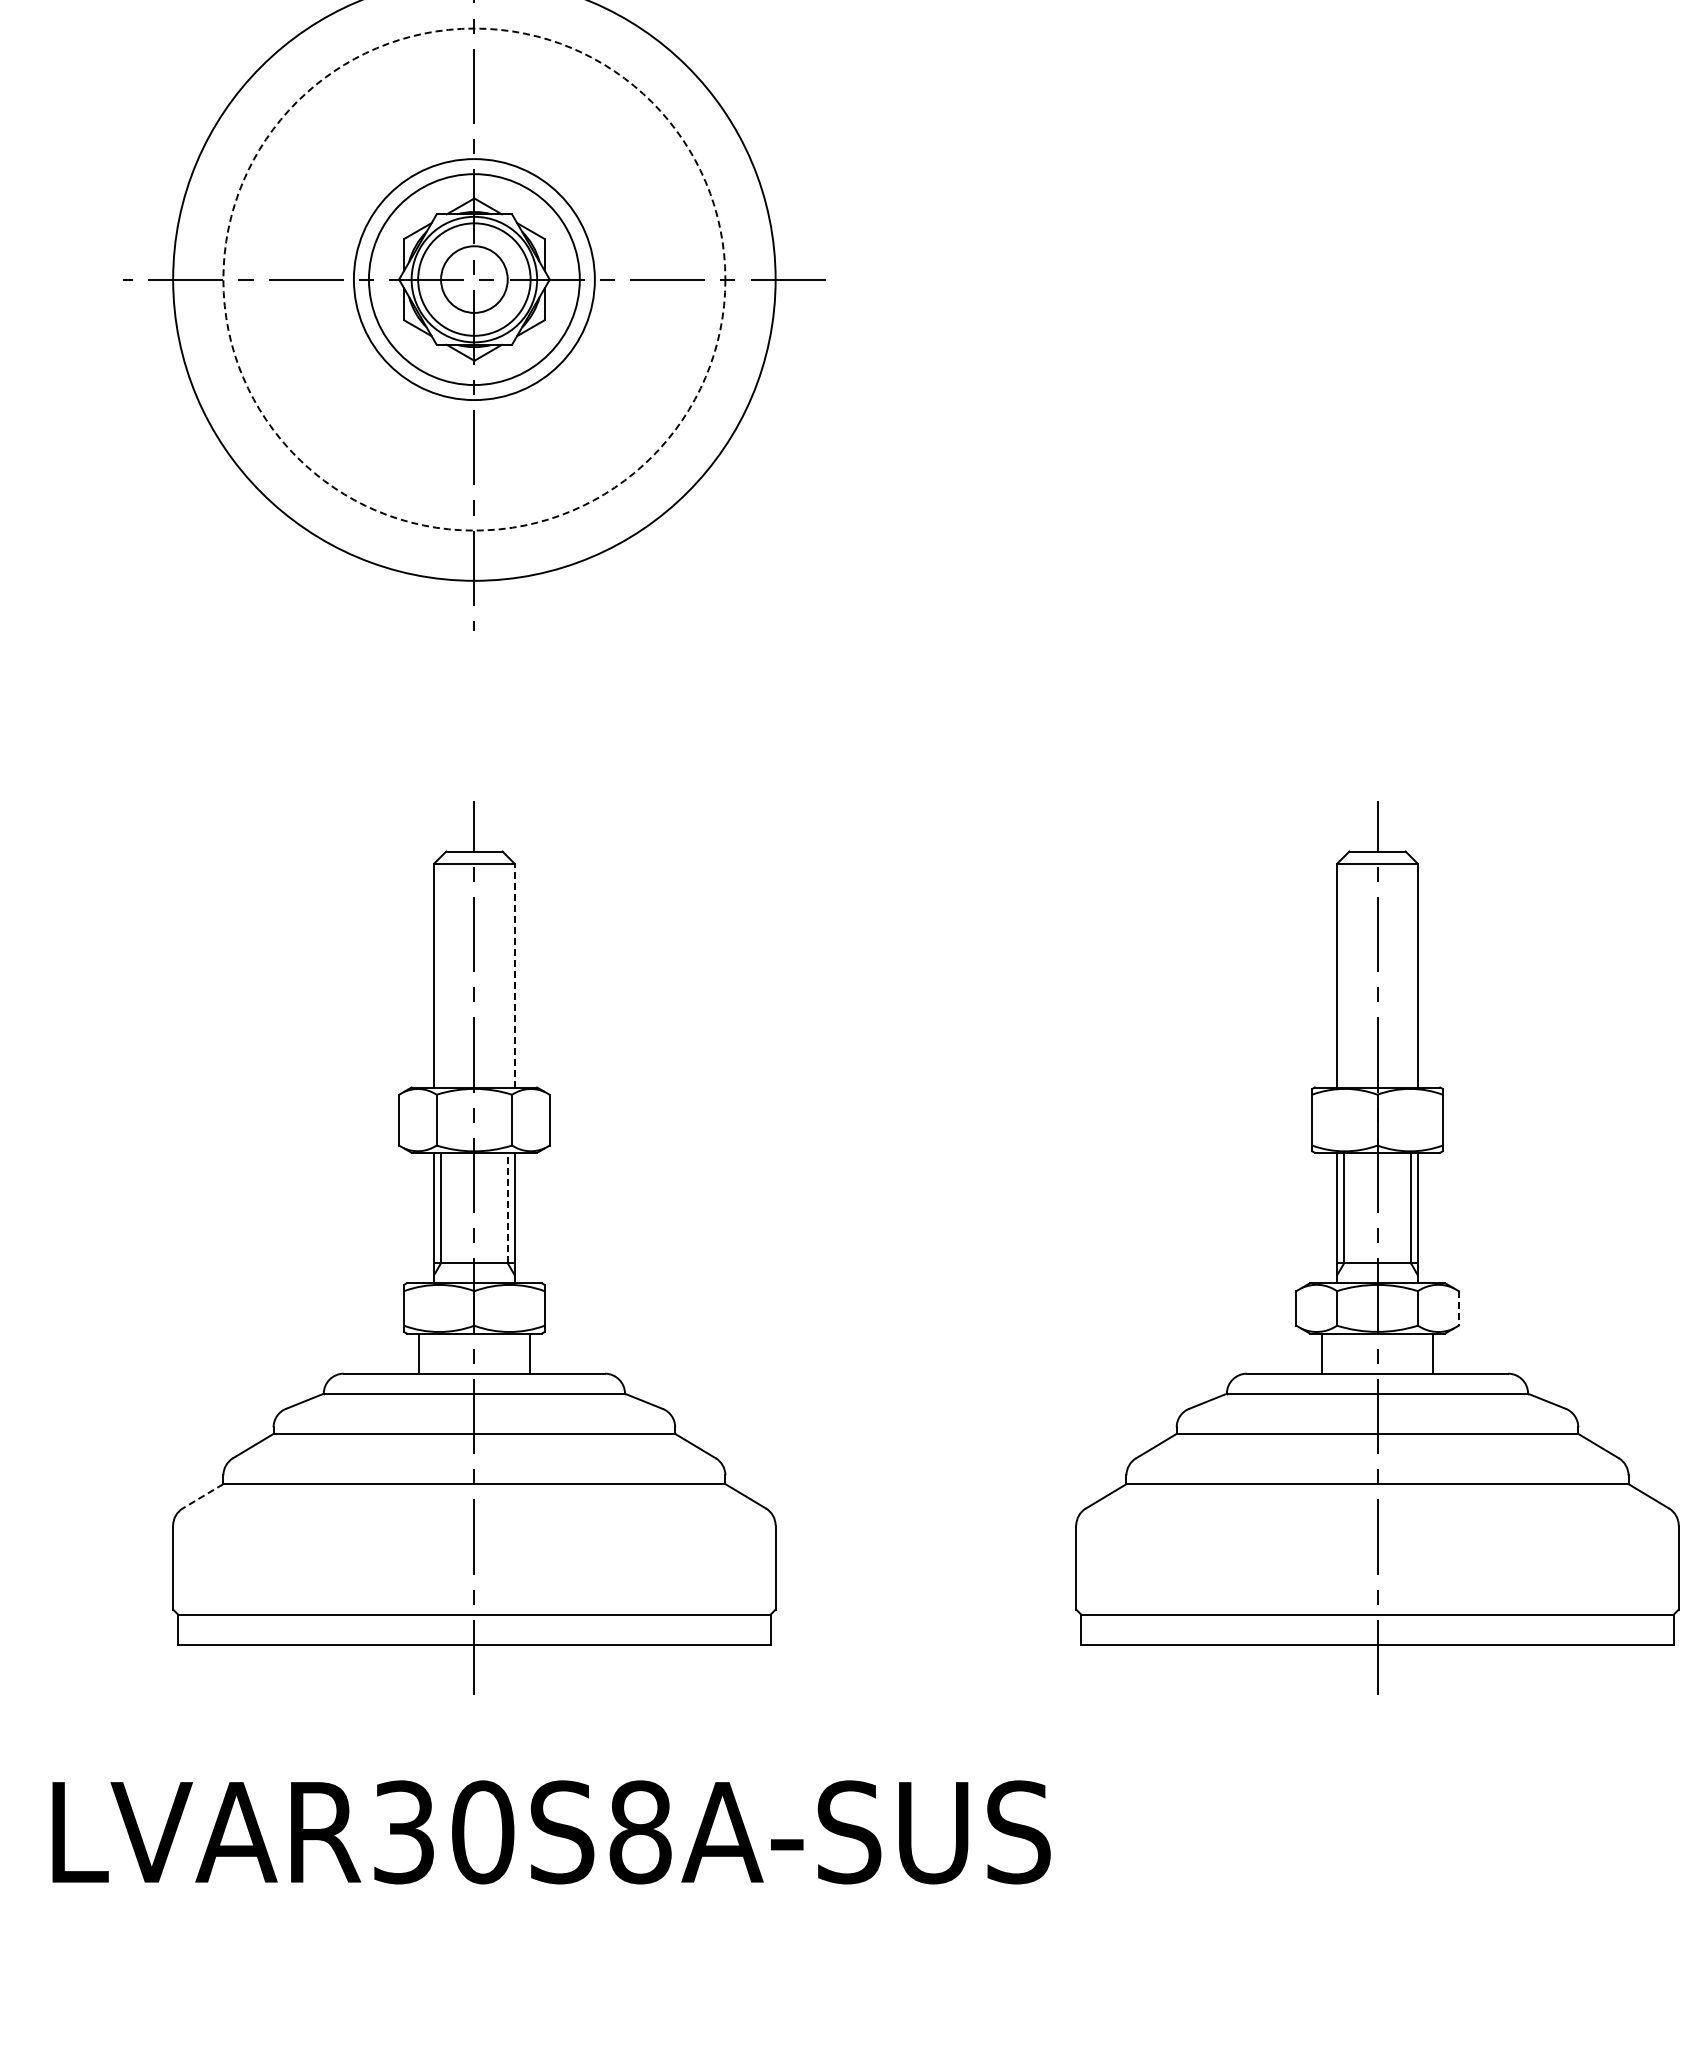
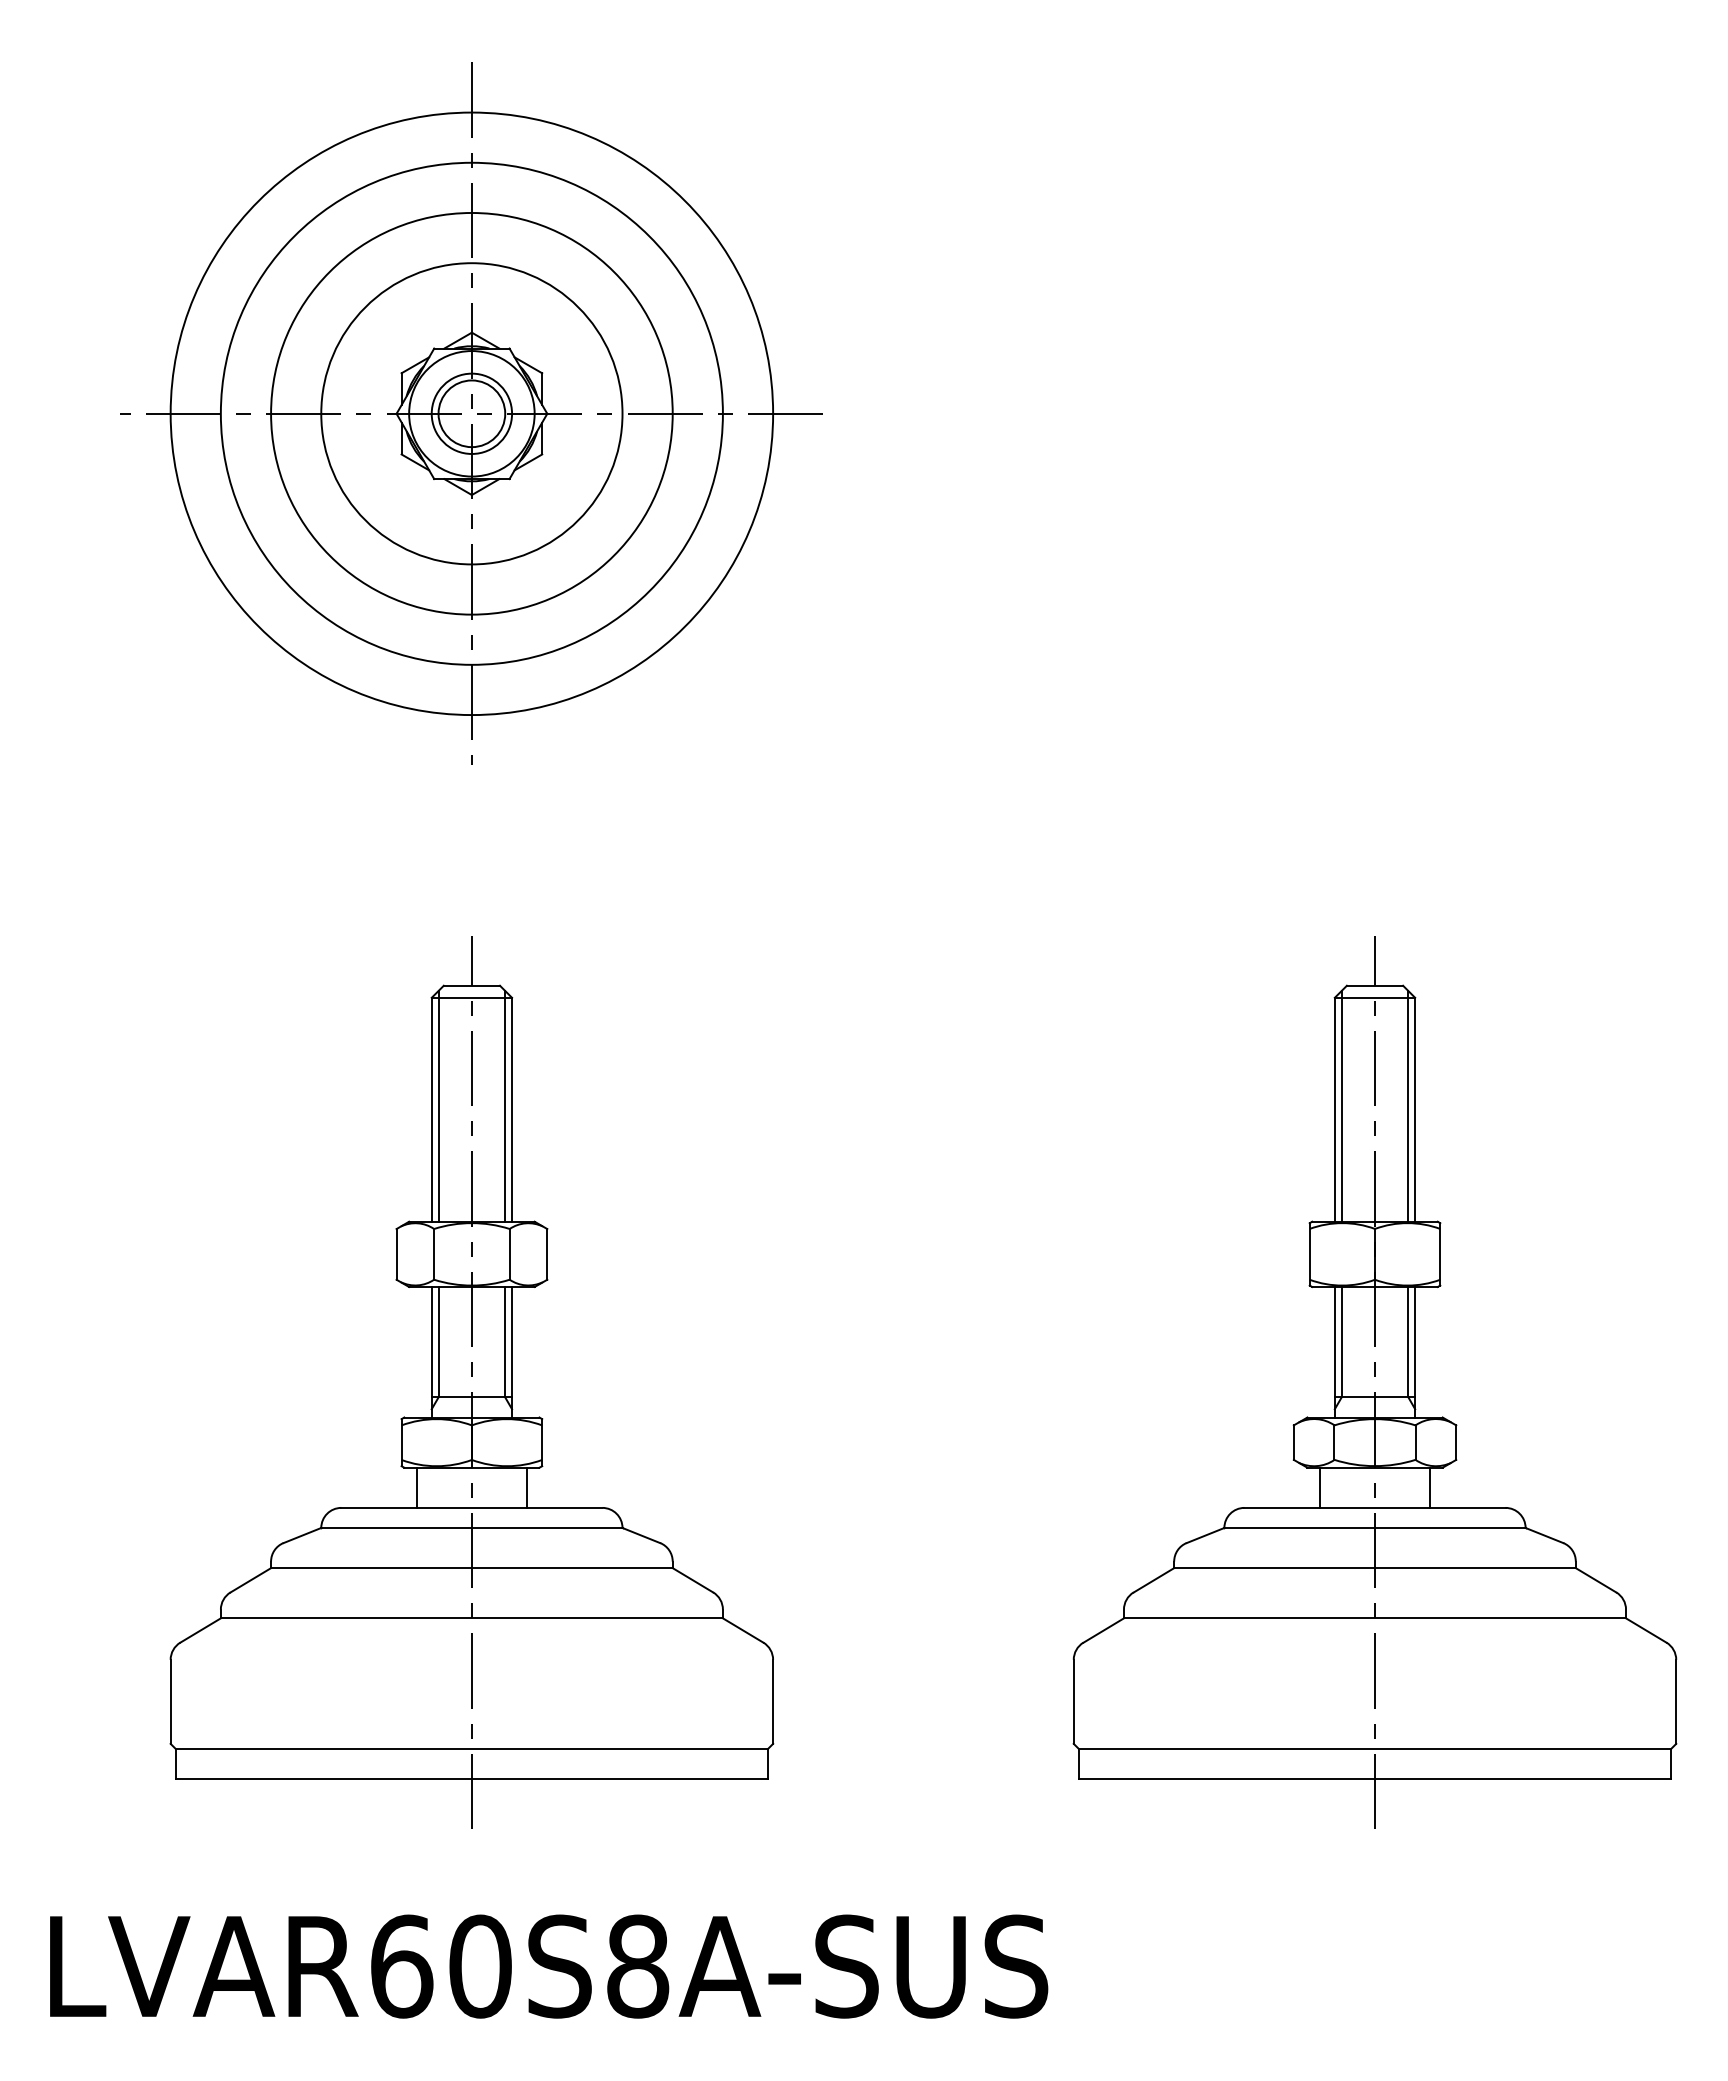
circle: (474, 279) -> (471, 413), dashed -> solid
circle: (474, 279) -> (471, 413), size x0.71
circle: (474, 279) -> (471, 413), size x1.43
circle: (474, 279) -> (471, 413), size x1.67
line: (441, 971) -> (438, 1105), added
line: (508, 971) -> (505, 1105), added
line: (1344, 971) -> (1341, 1105), added
line: (1411, 971) -> (1408, 1105), added
line: (515, 975) -> (512, 1109), dashed -> solid
line: (508, 1207) -> (505, 1341), dashed -> solid
line: (1459, 1309) -> (1456, 1443), dashed -> solid
line: (203, 1496) -> (200, 1630), dashed -> solid
text: (405, 1832) -> (402, 1966), LVAR30S8A-SUS -> LVAR60S8A-SUS

